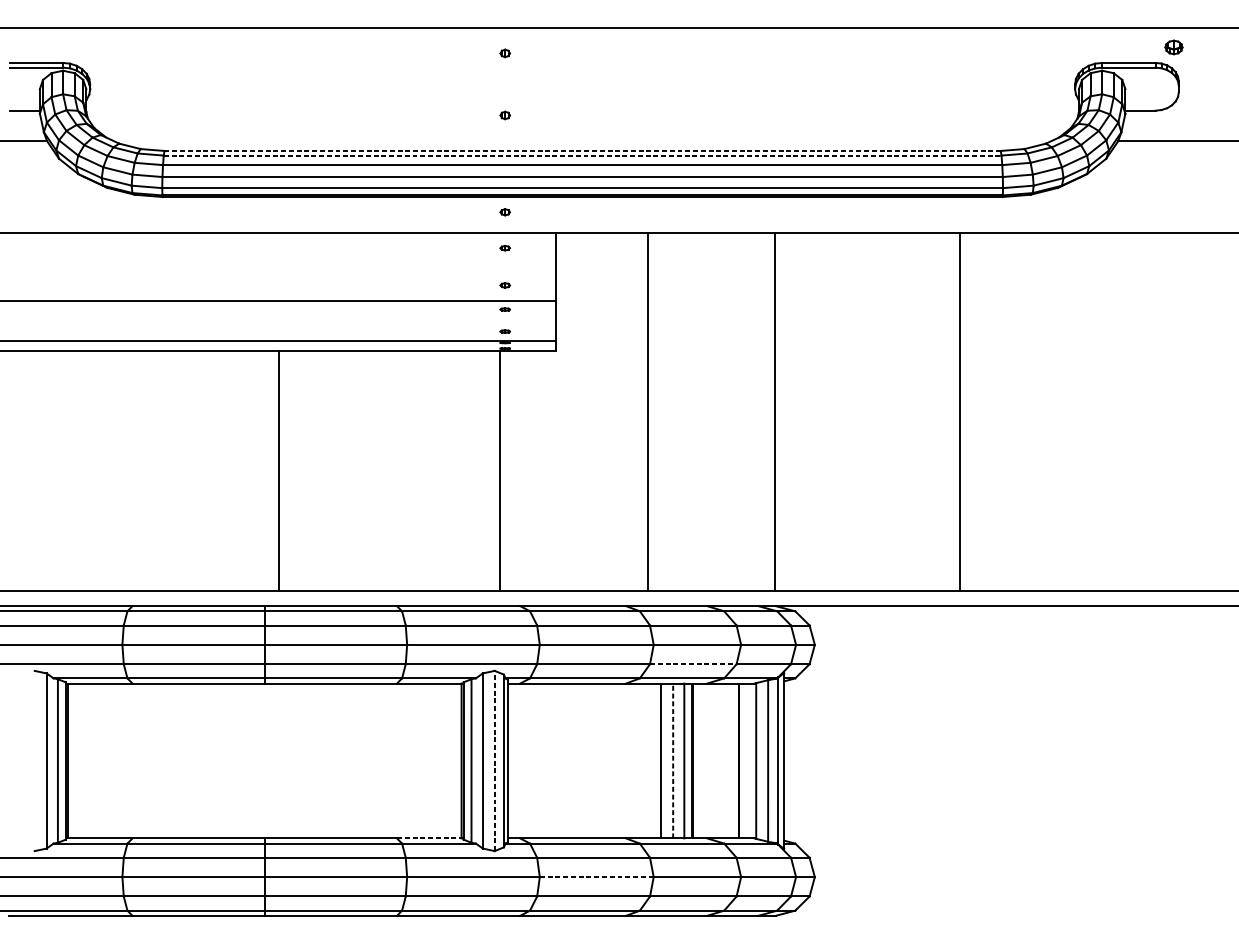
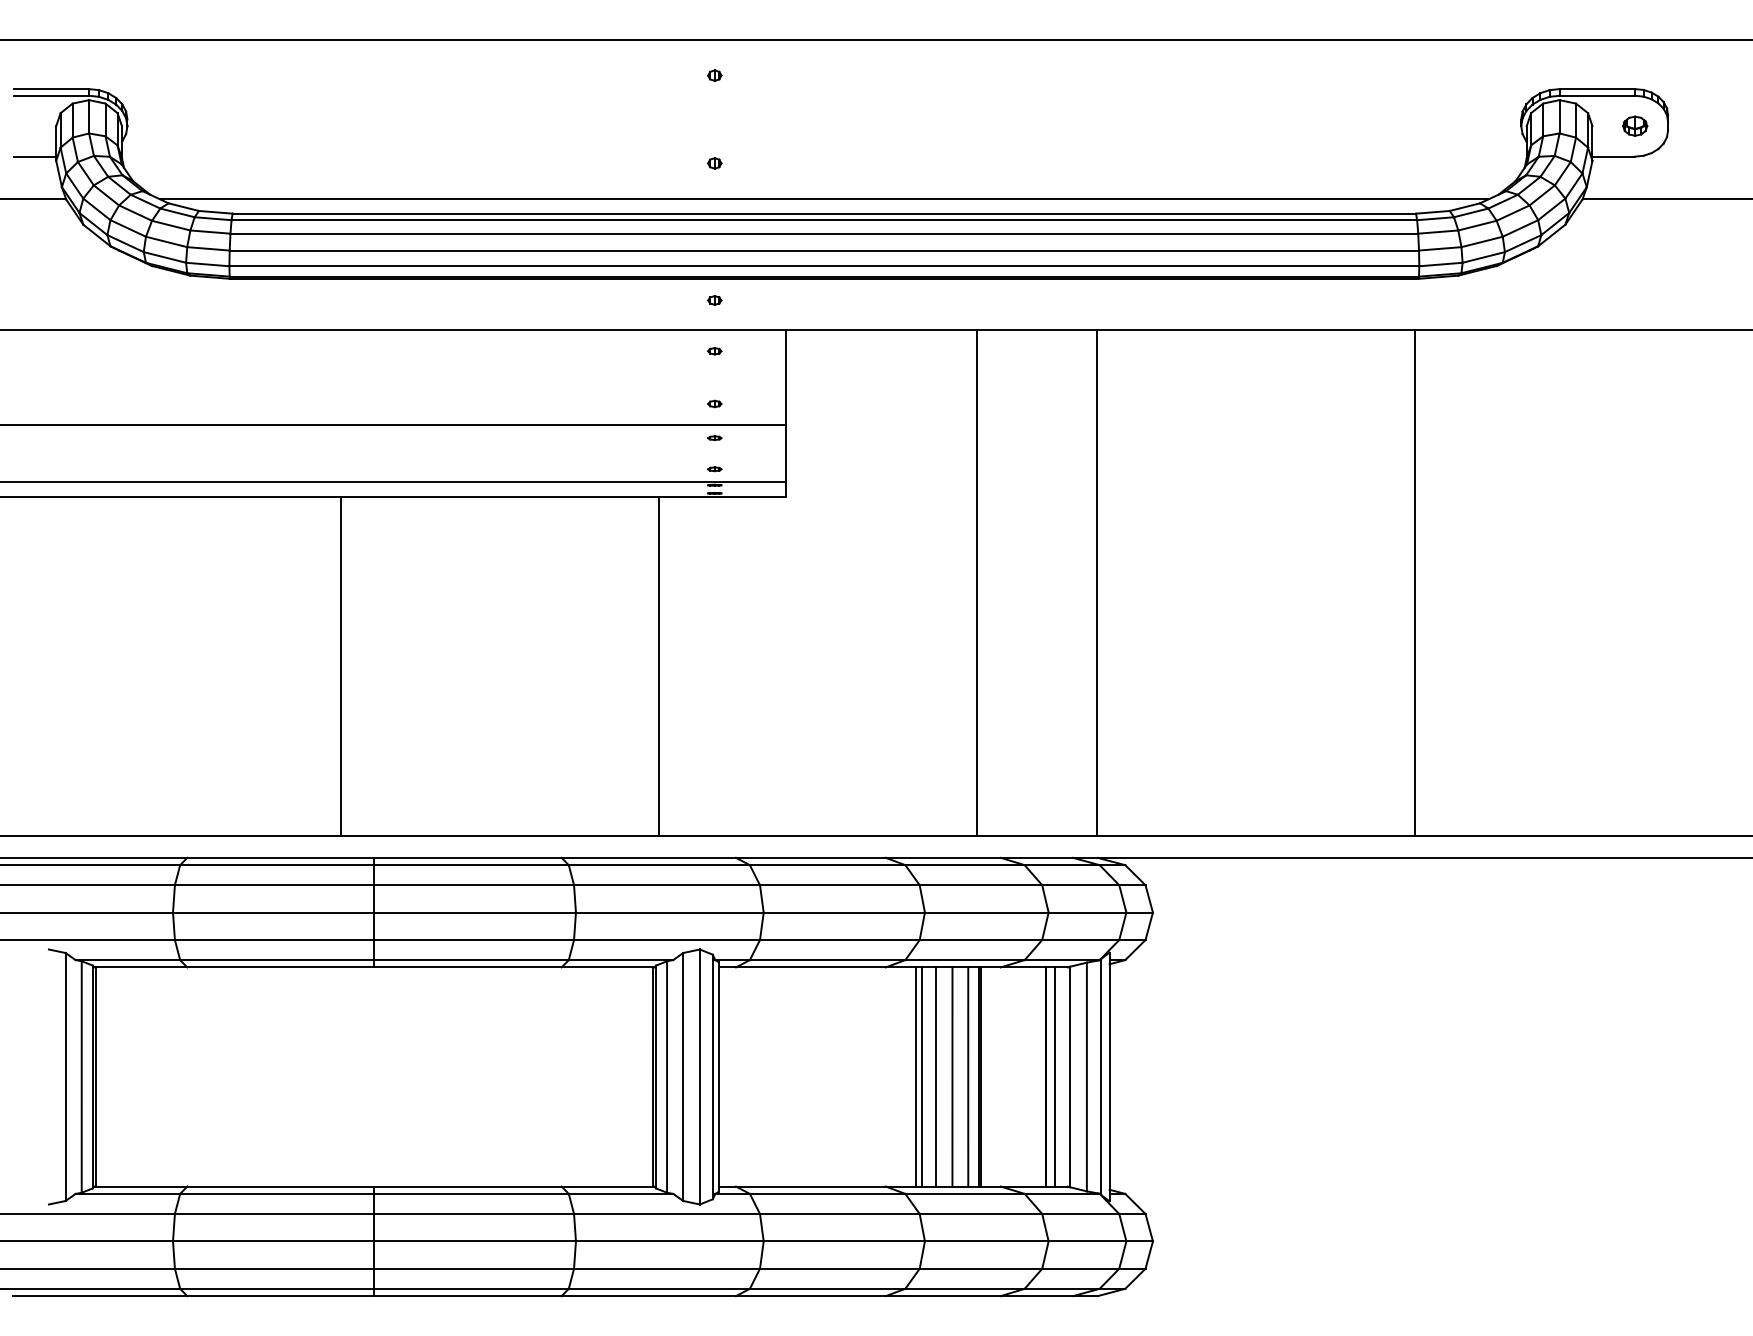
part: (1174, 46) -> (1635, 125), moved
line: (582, 140) -> (823, 199), added
line: (582, 150) -> (824, 213), dashed -> solid
line: (582, 155) -> (824, 220), dashed -> solid
line: (647, 411) -> (976, 582), moved
line: (959, 411) -> (1414, 582), moved
line: (278, 470) -> (341, 665), moved
line: (500, 470) -> (658, 665), moved
line: (693, 664) -> (981, 940), dashed -> solid
line: (647, 760) -> (915, 1076), added
line: (652, 760) -> (922, 1076), added
line: (673, 760) -> (952, 1076), dashed -> solid
line: (745, 760) -> (1054, 1076), added
line: (494, 761) -> (699, 1077), dashed -> solid
line: (430, 838) -> (608, 1186), dashed -> solid
line: (596, 877) -> (844, 1241), dashed -> solid

